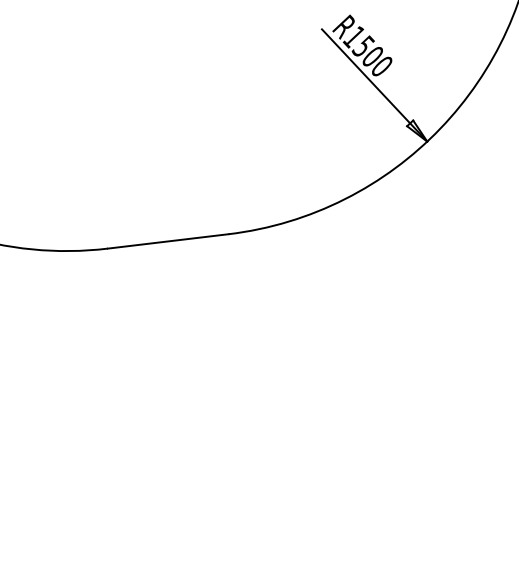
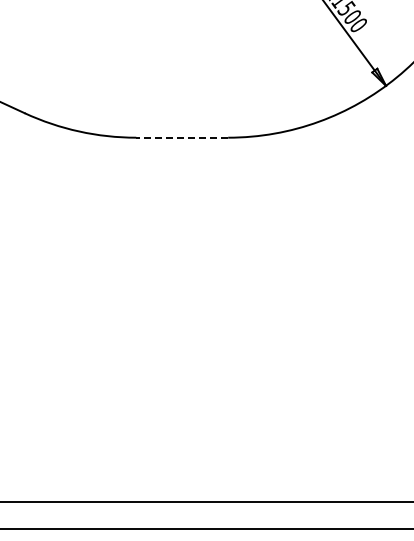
line: (168, 241) -> (182, 137), solid -> dashed

